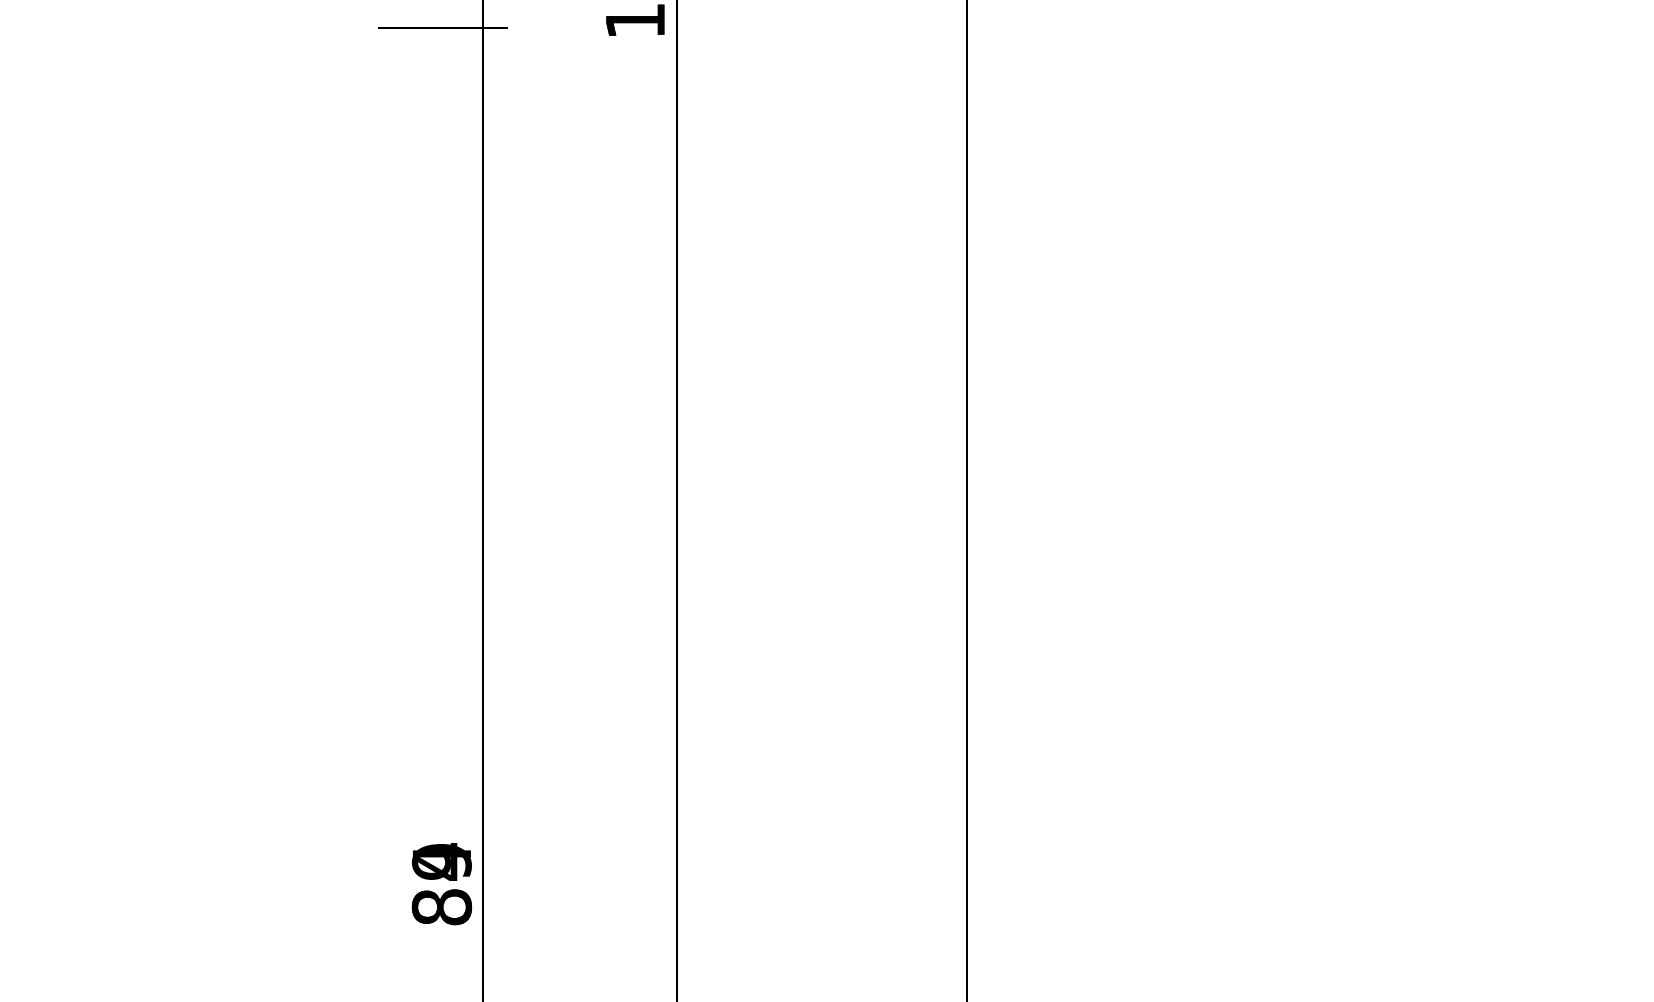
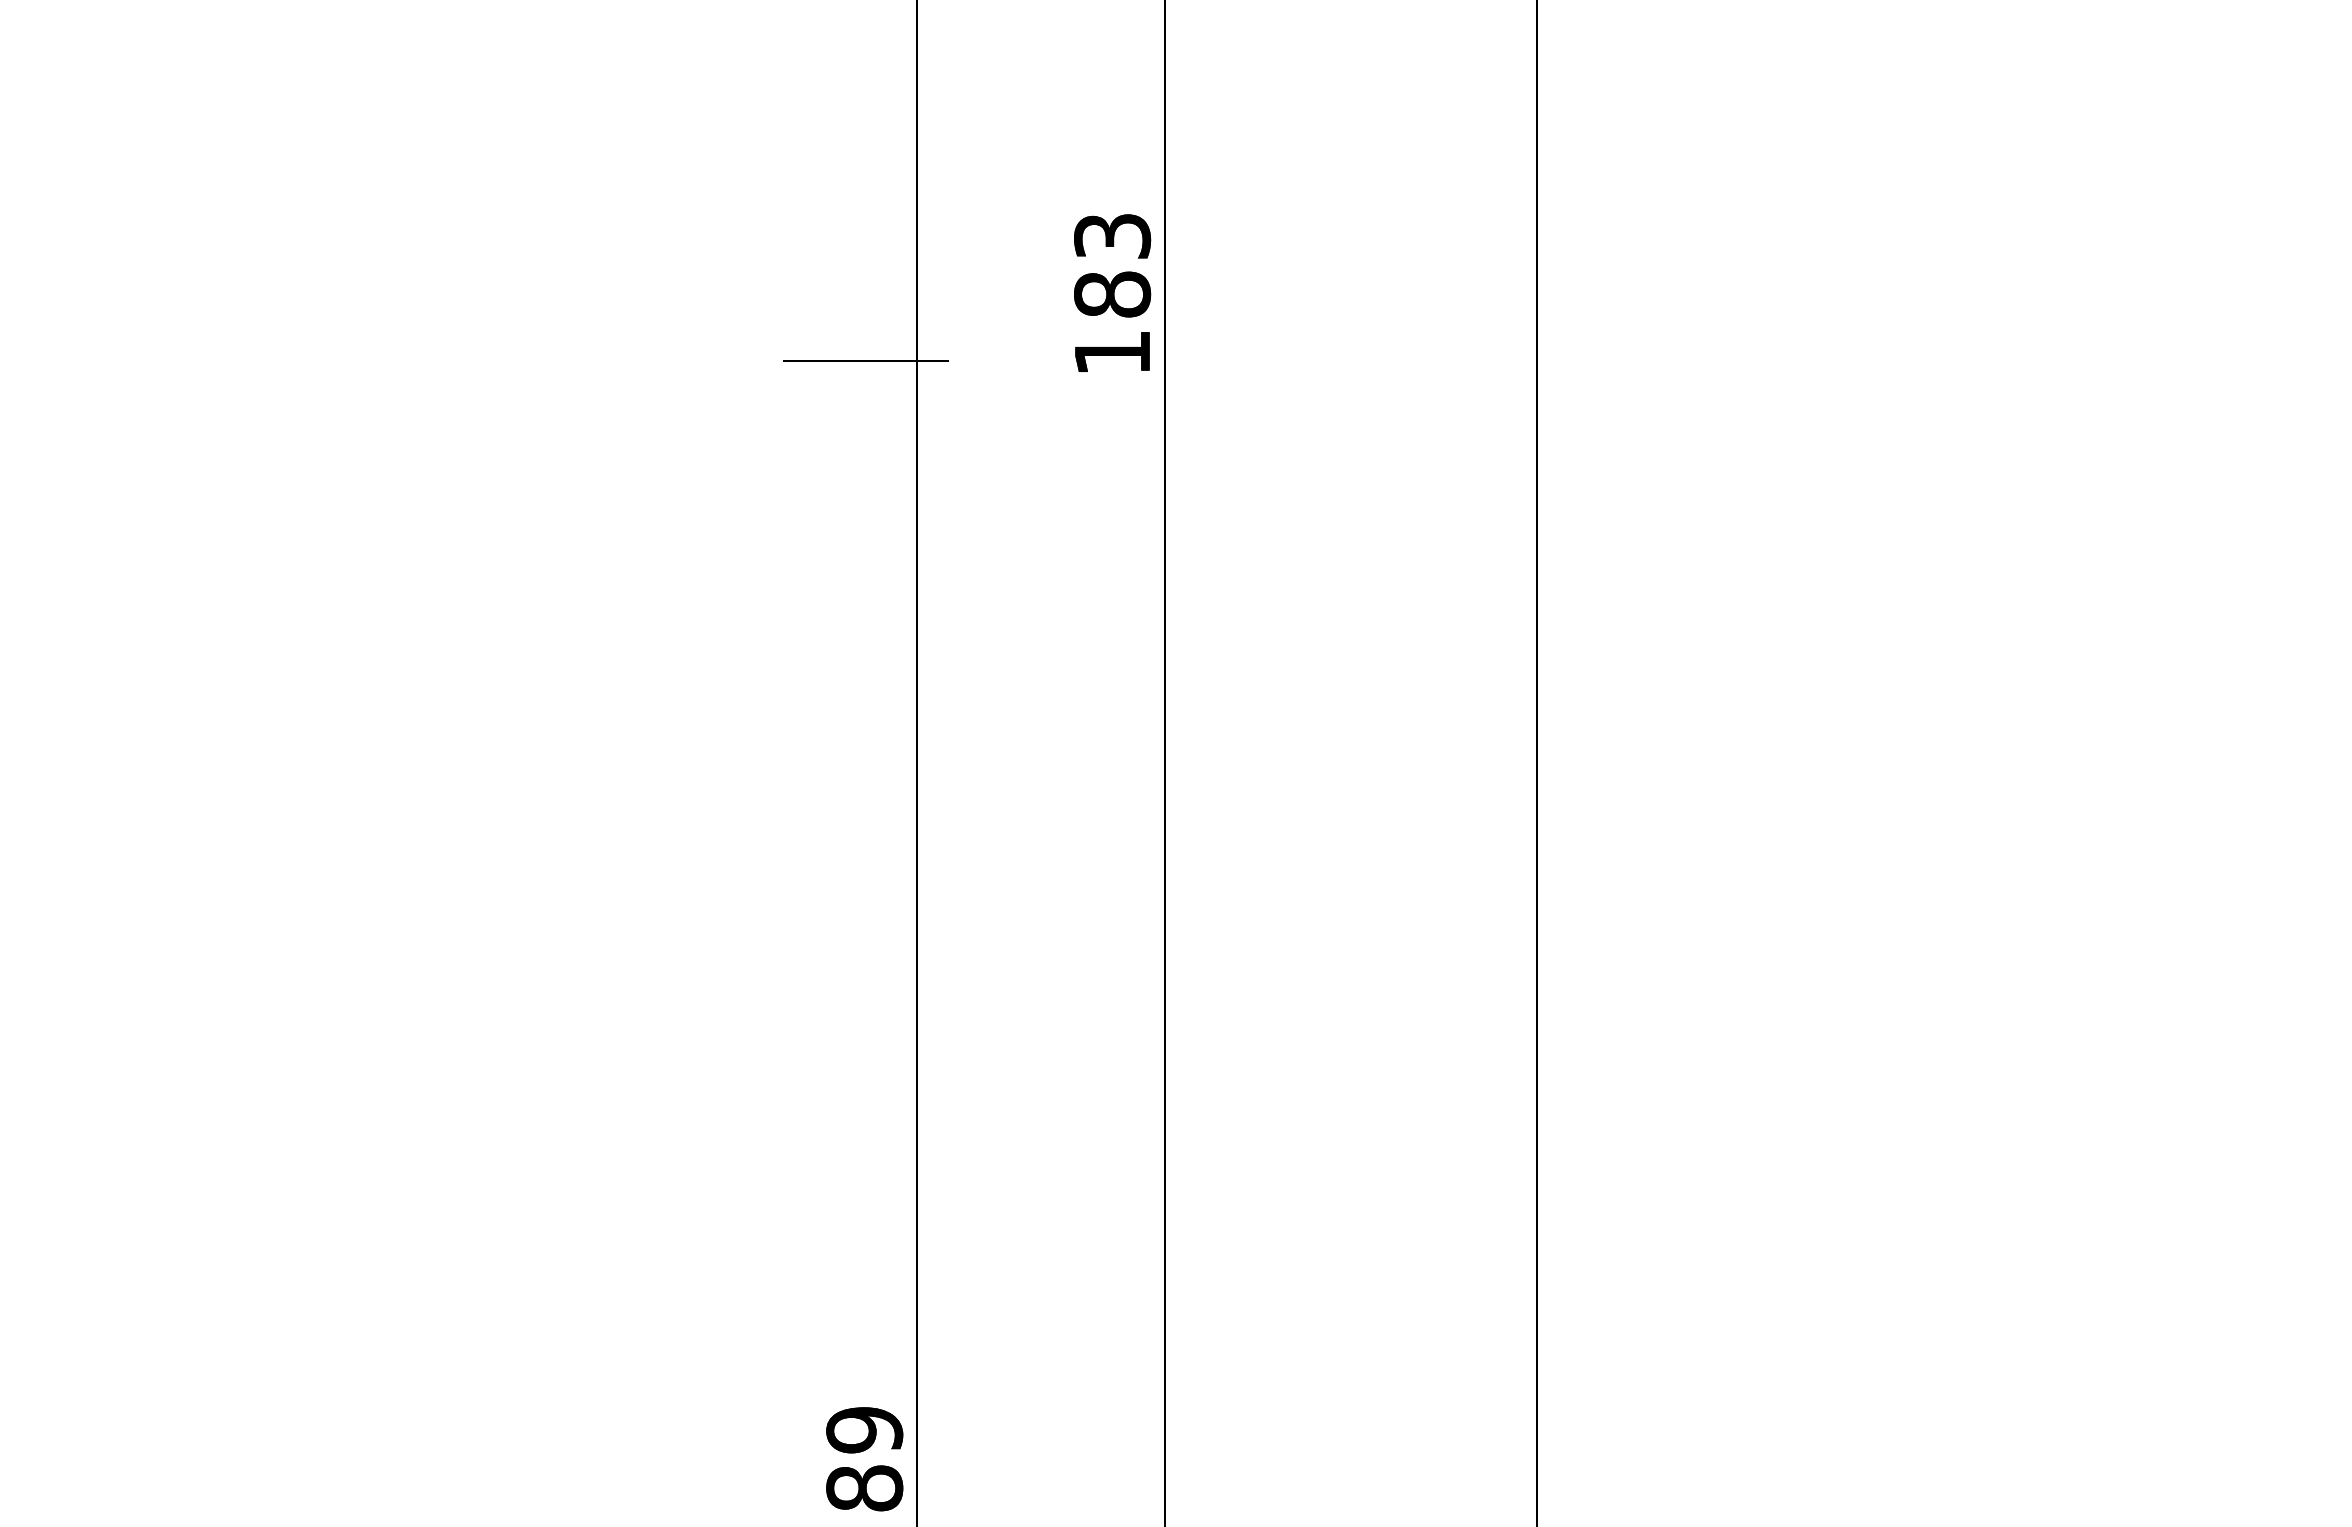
text: (441, 862) -> (864, 1430), 84 -> 89

